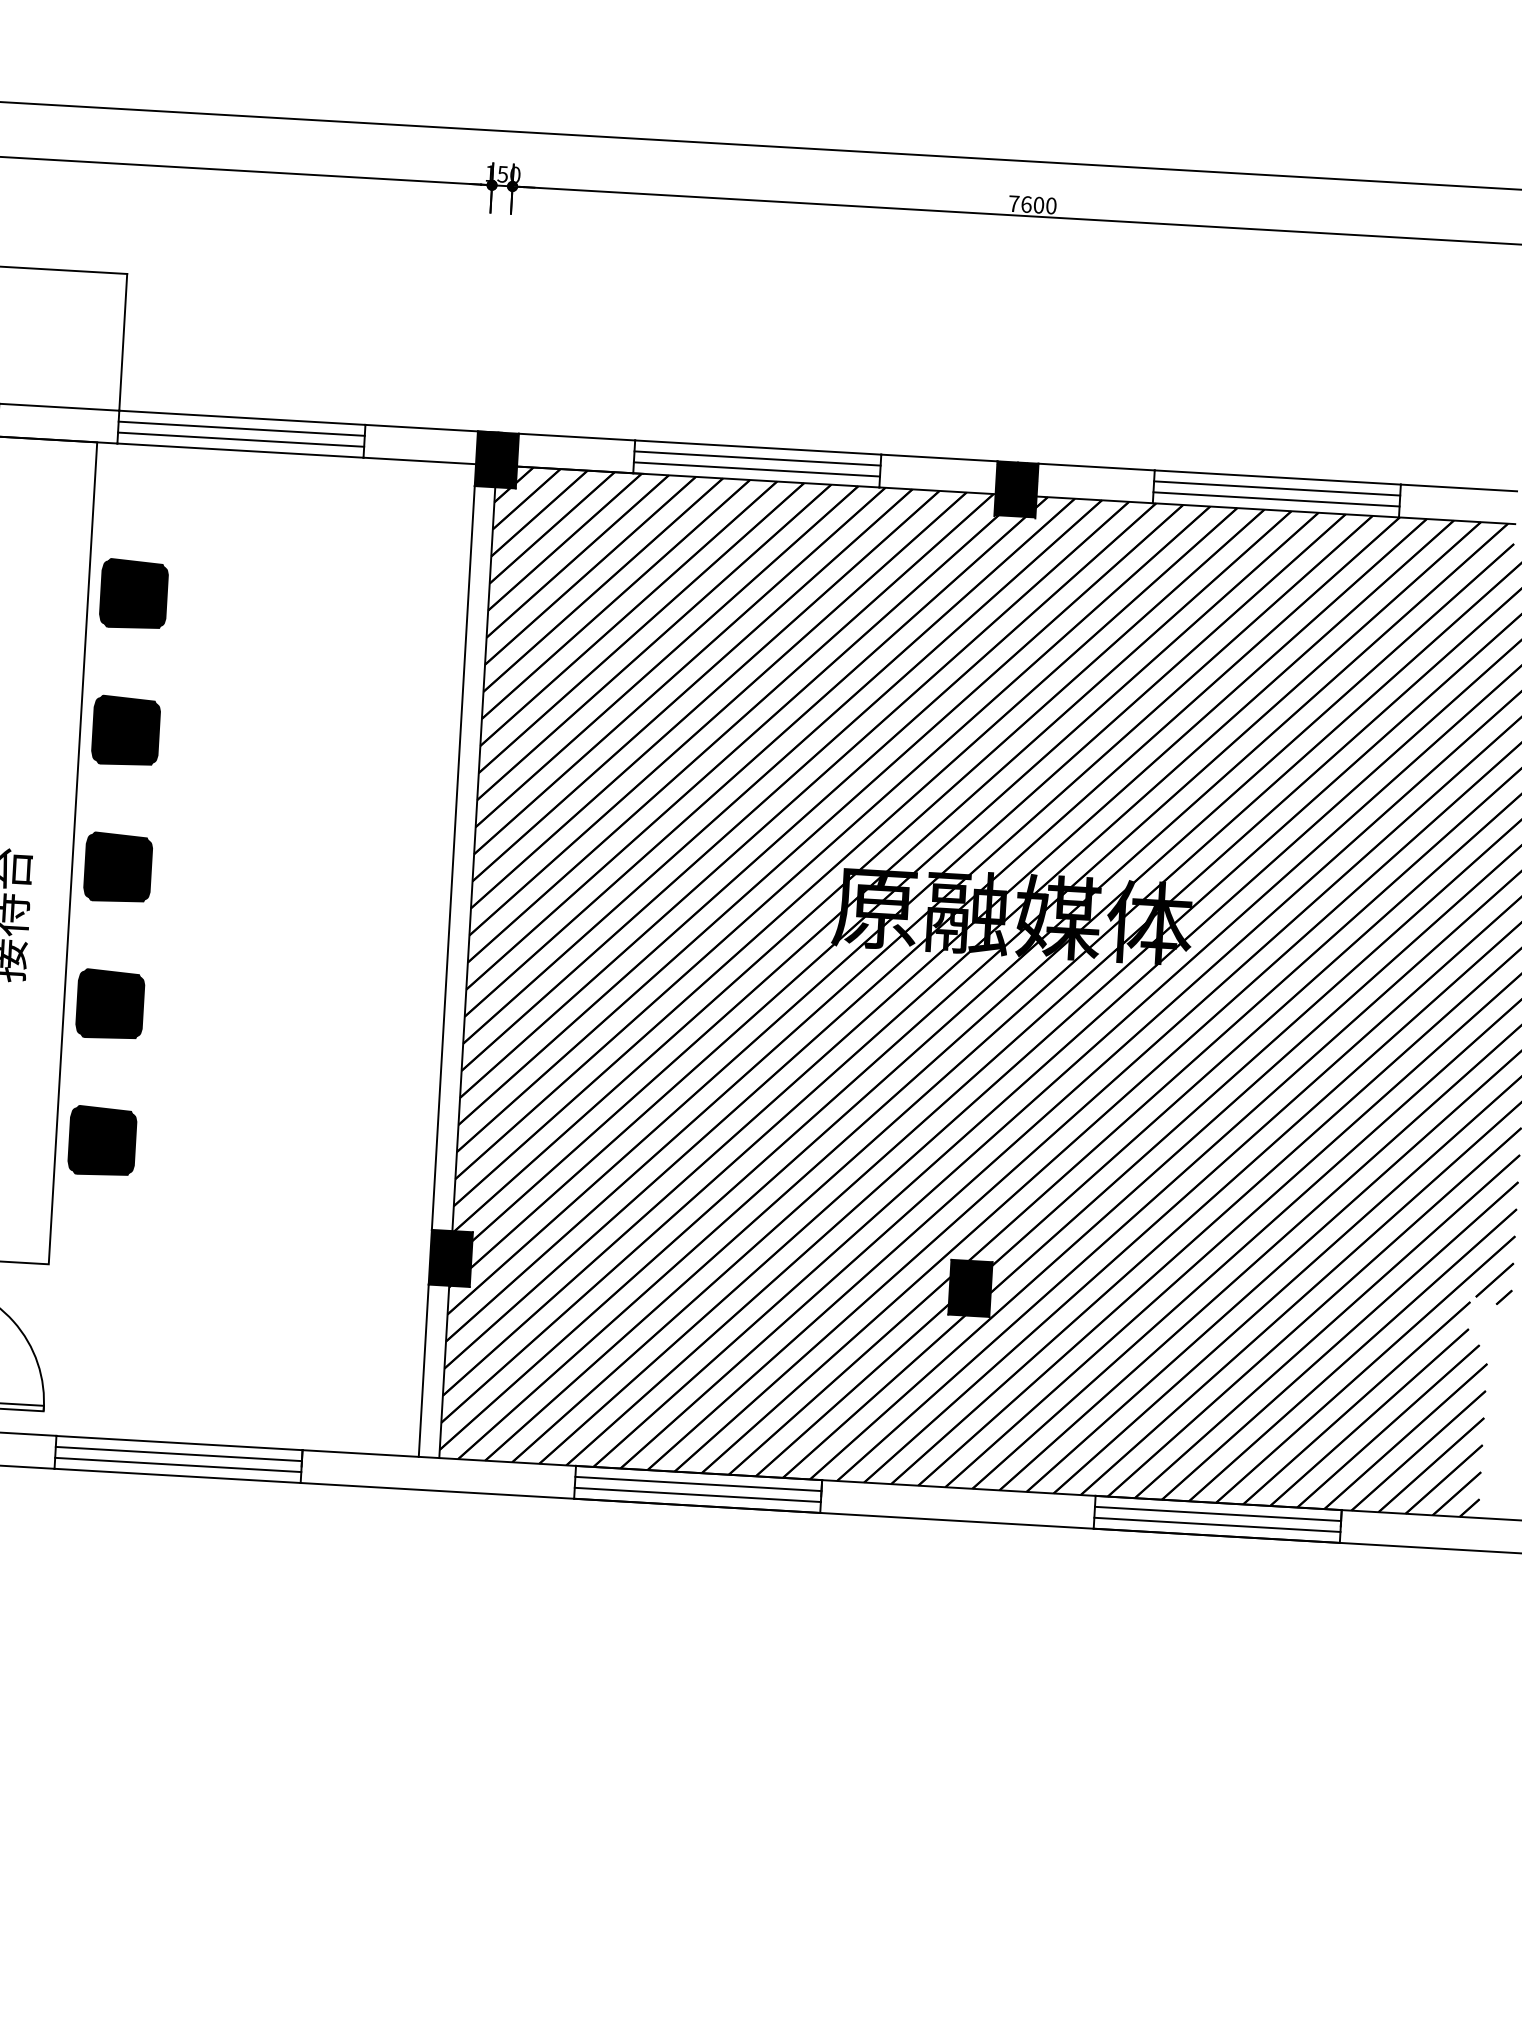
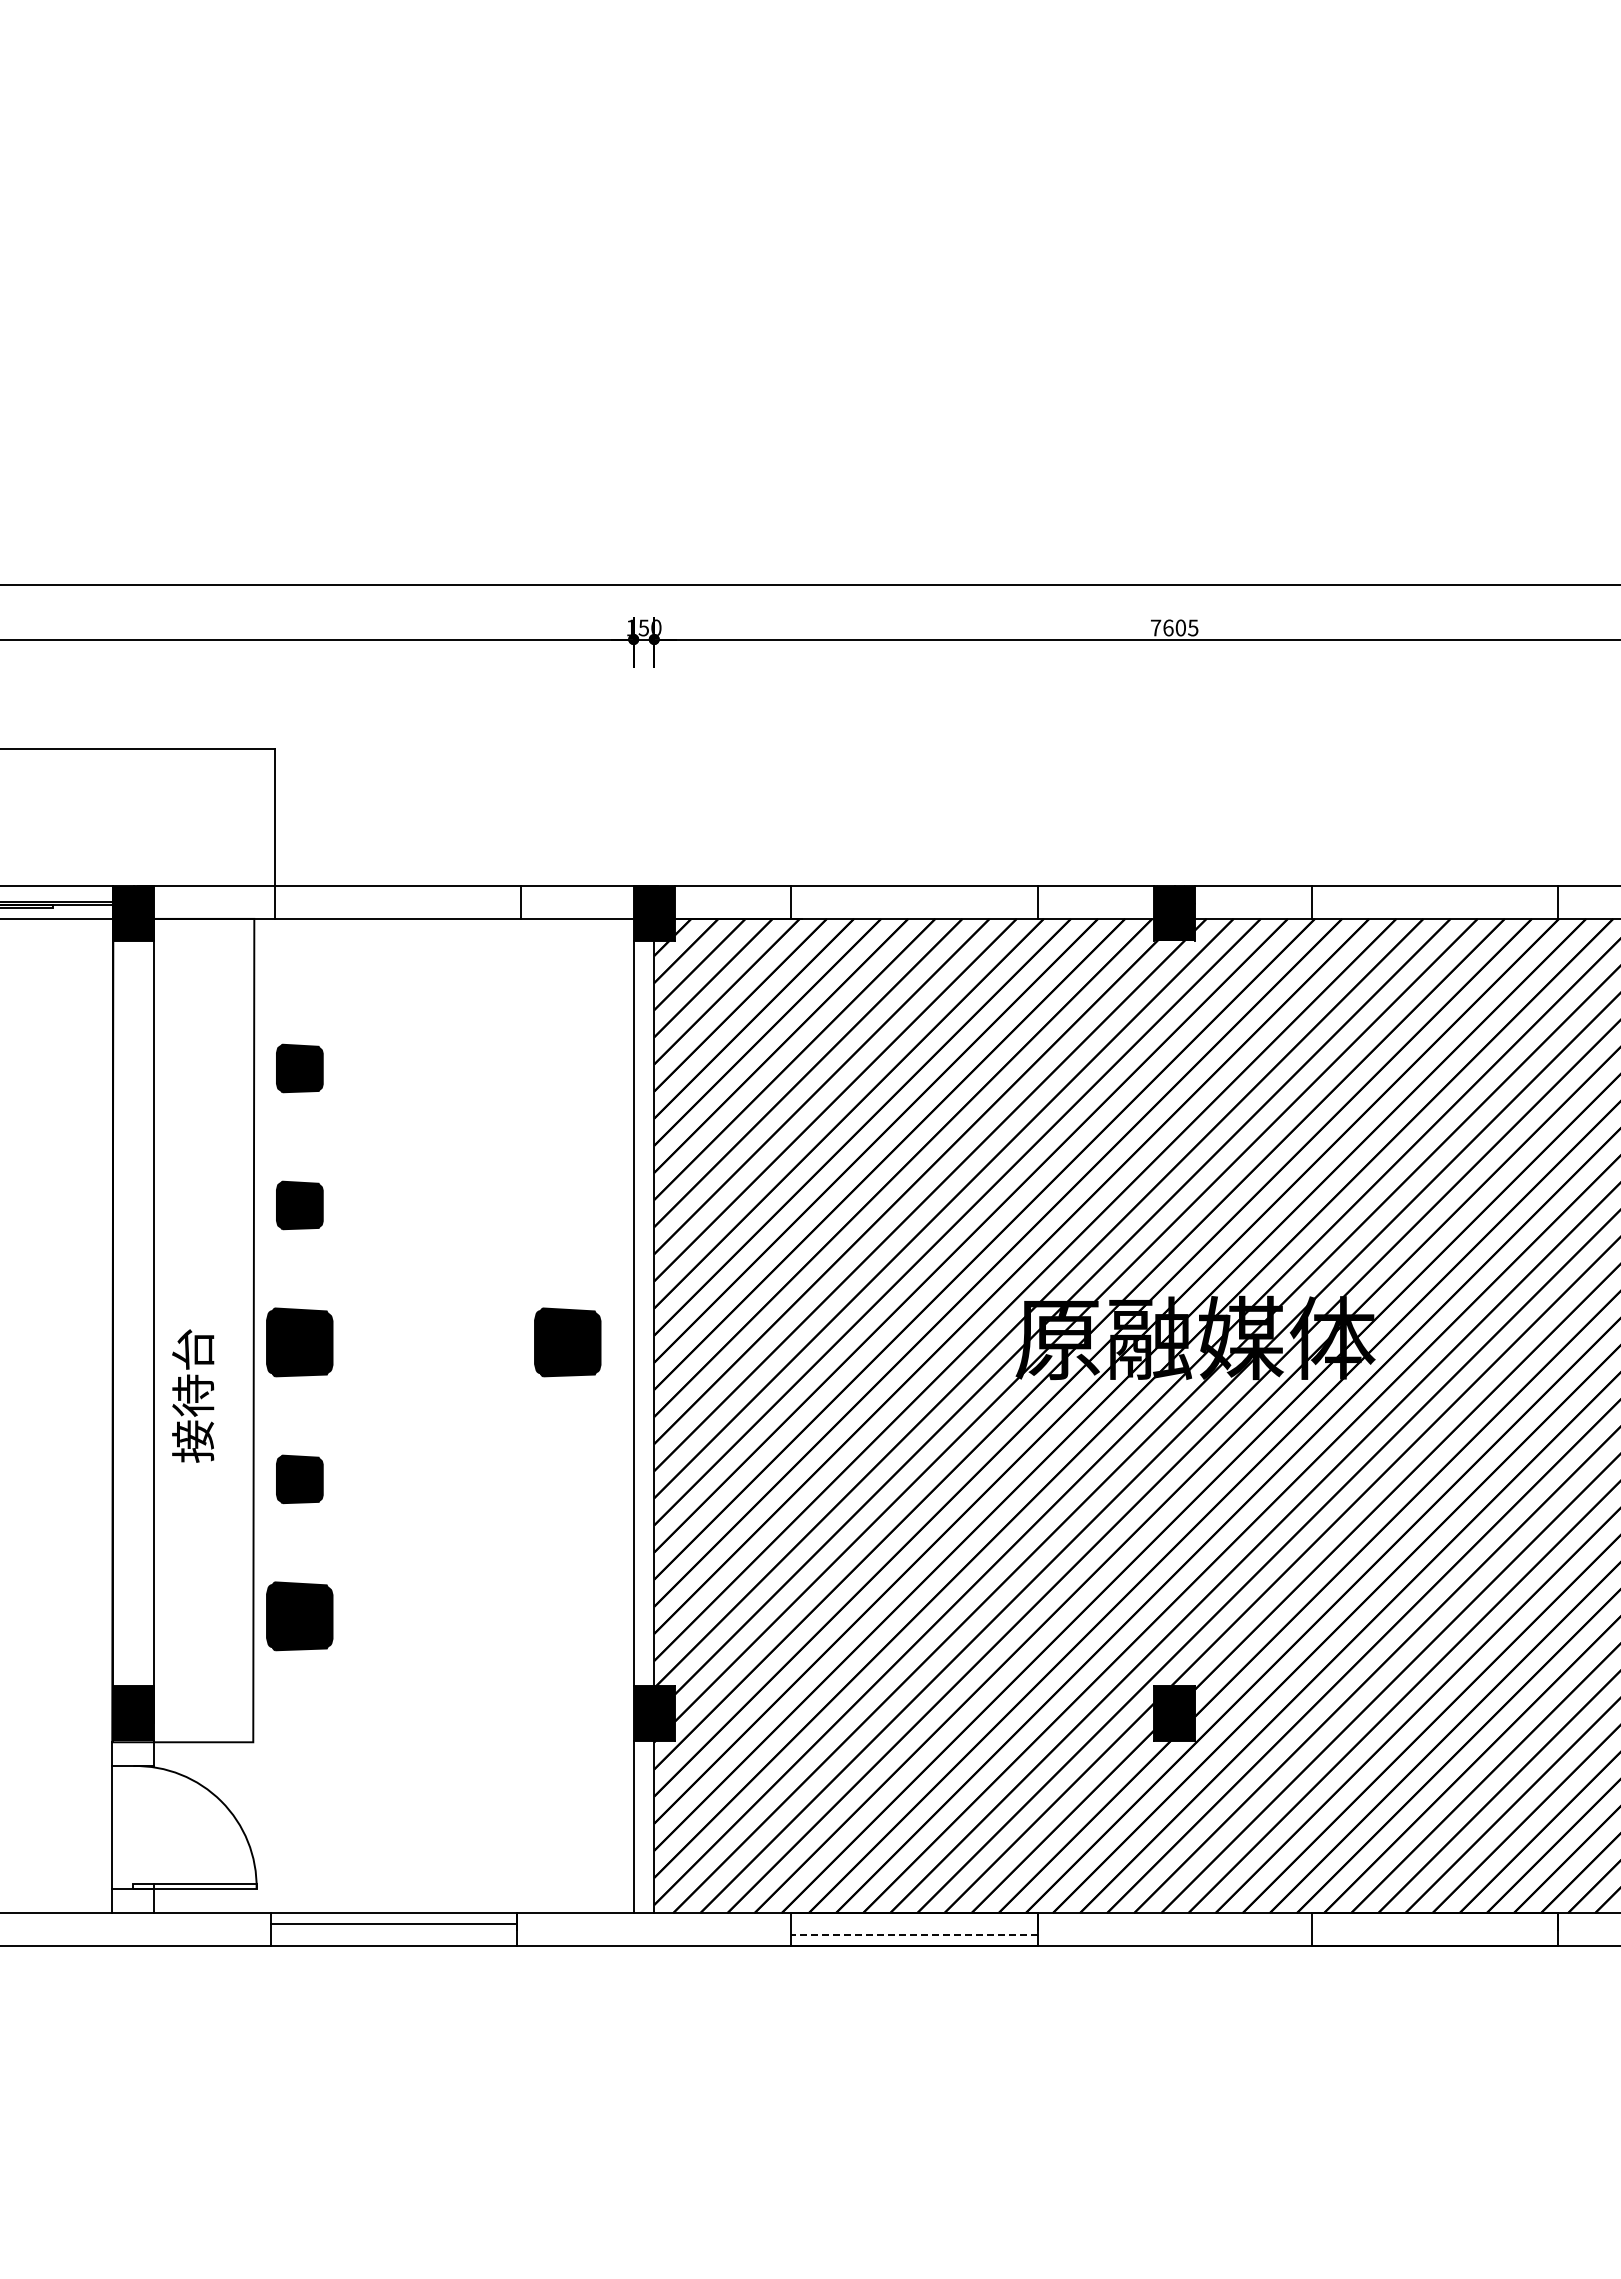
text: (1051, 205) -> (1193, 627), 7600 -> 7605
line: (241, 429) -> (397, 897), removed
line: (240, 439) -> (397, 907), removed
line: (757, 458) -> (914, 897), removed
line: (756, 468) -> (914, 907), removed
line: (1276, 488) -> (1434, 897), removed
line: (1276, 498) -> (1434, 907), removed
part: (133, 594) -> (299, 1068), size x0.7
part: (125, 731) -> (299, 1205), size x0.7
part: (385, 883) -> (567, 1342), added
part: (110, 1004) -> (299, 1479), size x0.7
line: (177, 1465) -> (393, 1935), removed
line: (698, 1484) -> (914, 1924), removed
line: (697, 1495) -> (914, 1935), solid -> dashed
line: (1217, 1514) -> (1434, 1924), removed
line: (1216, 1525) -> (1434, 1935), removed

